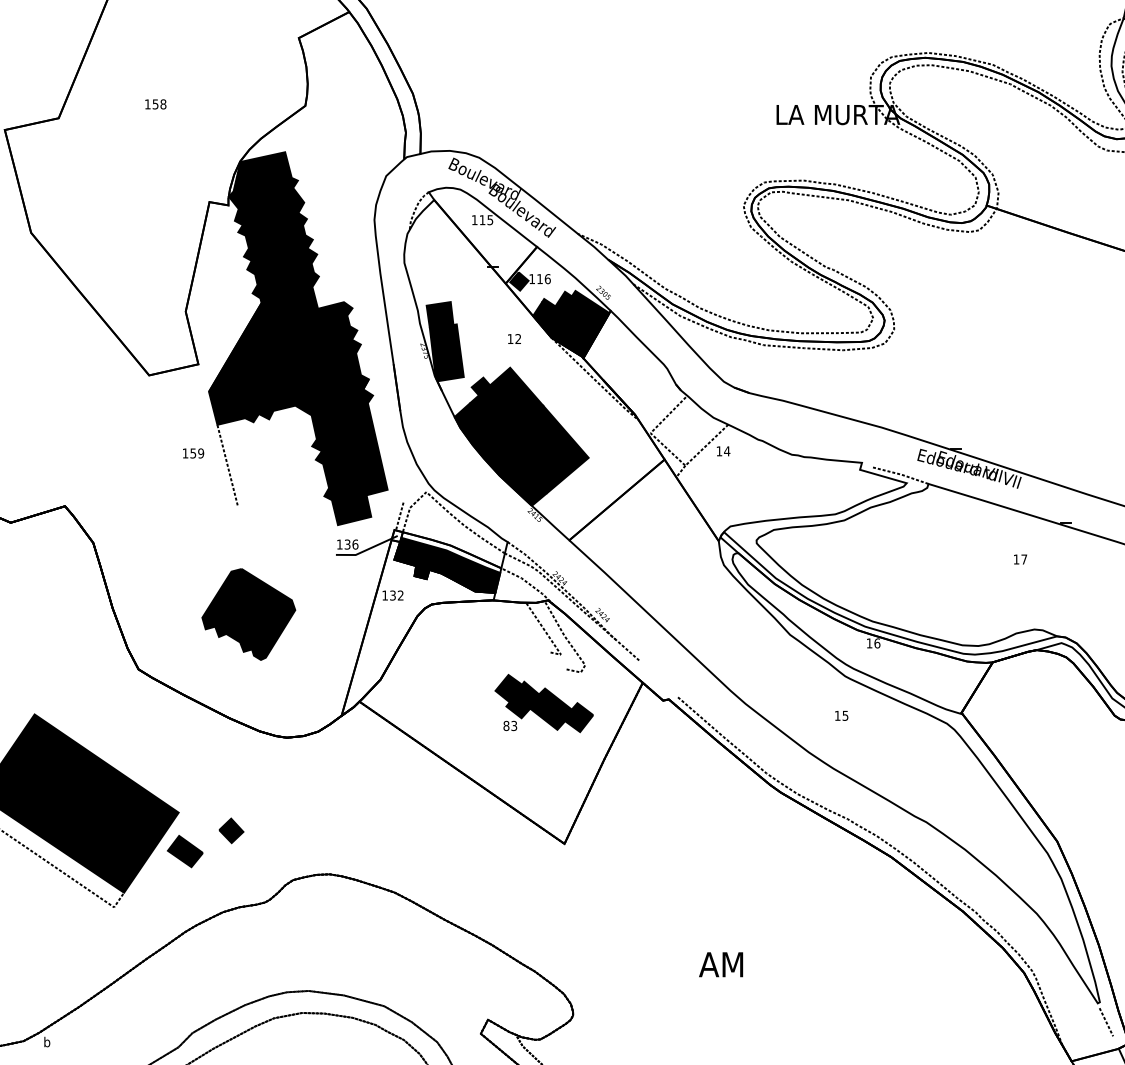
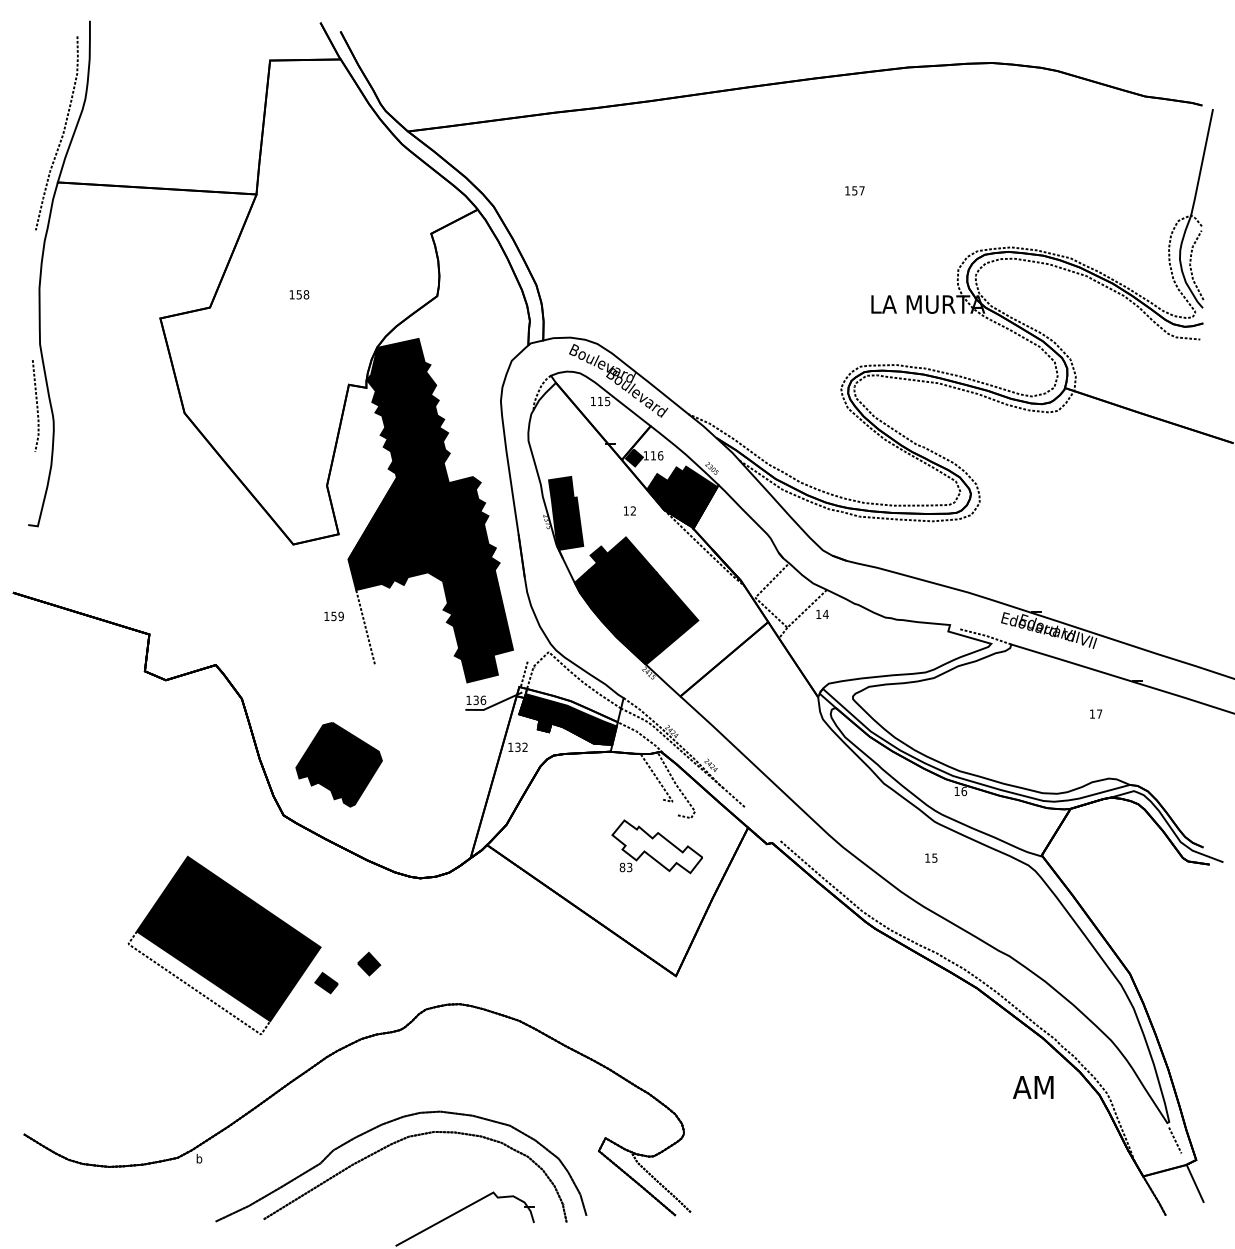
part: (248, 614) -> (338, 764), moved
fill: (544, 703) -> (657, 846), removed
part: (185, 850) -> (326, 982), size x0.7
text: (721, 964) -> (1033, 1087), moved

